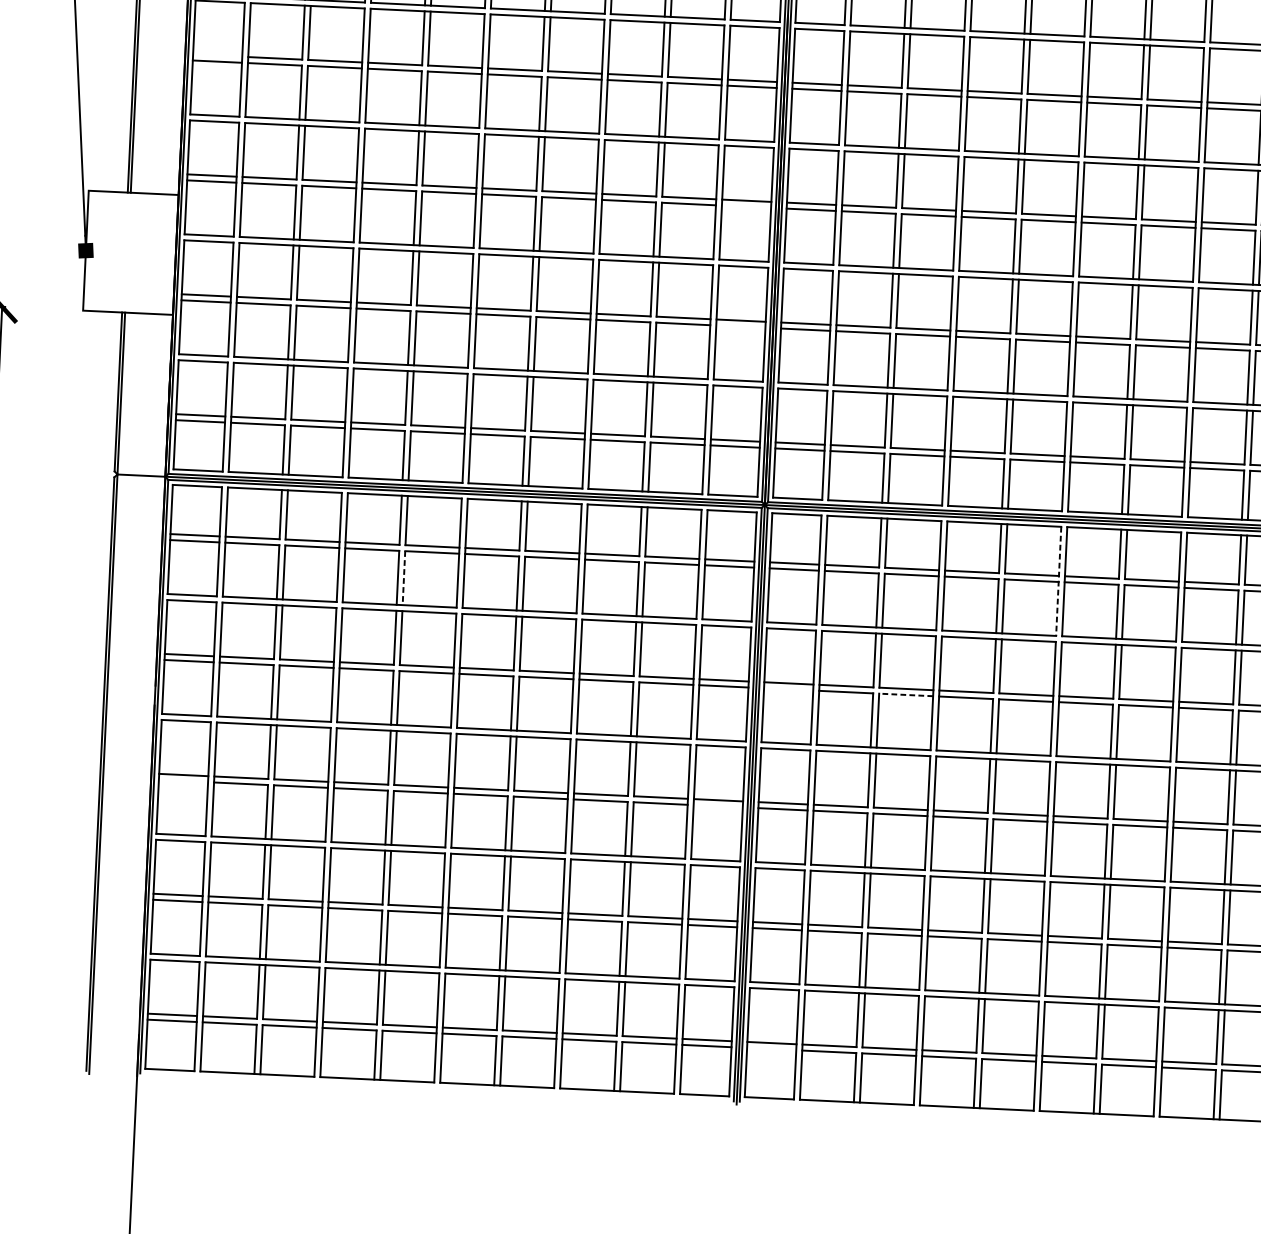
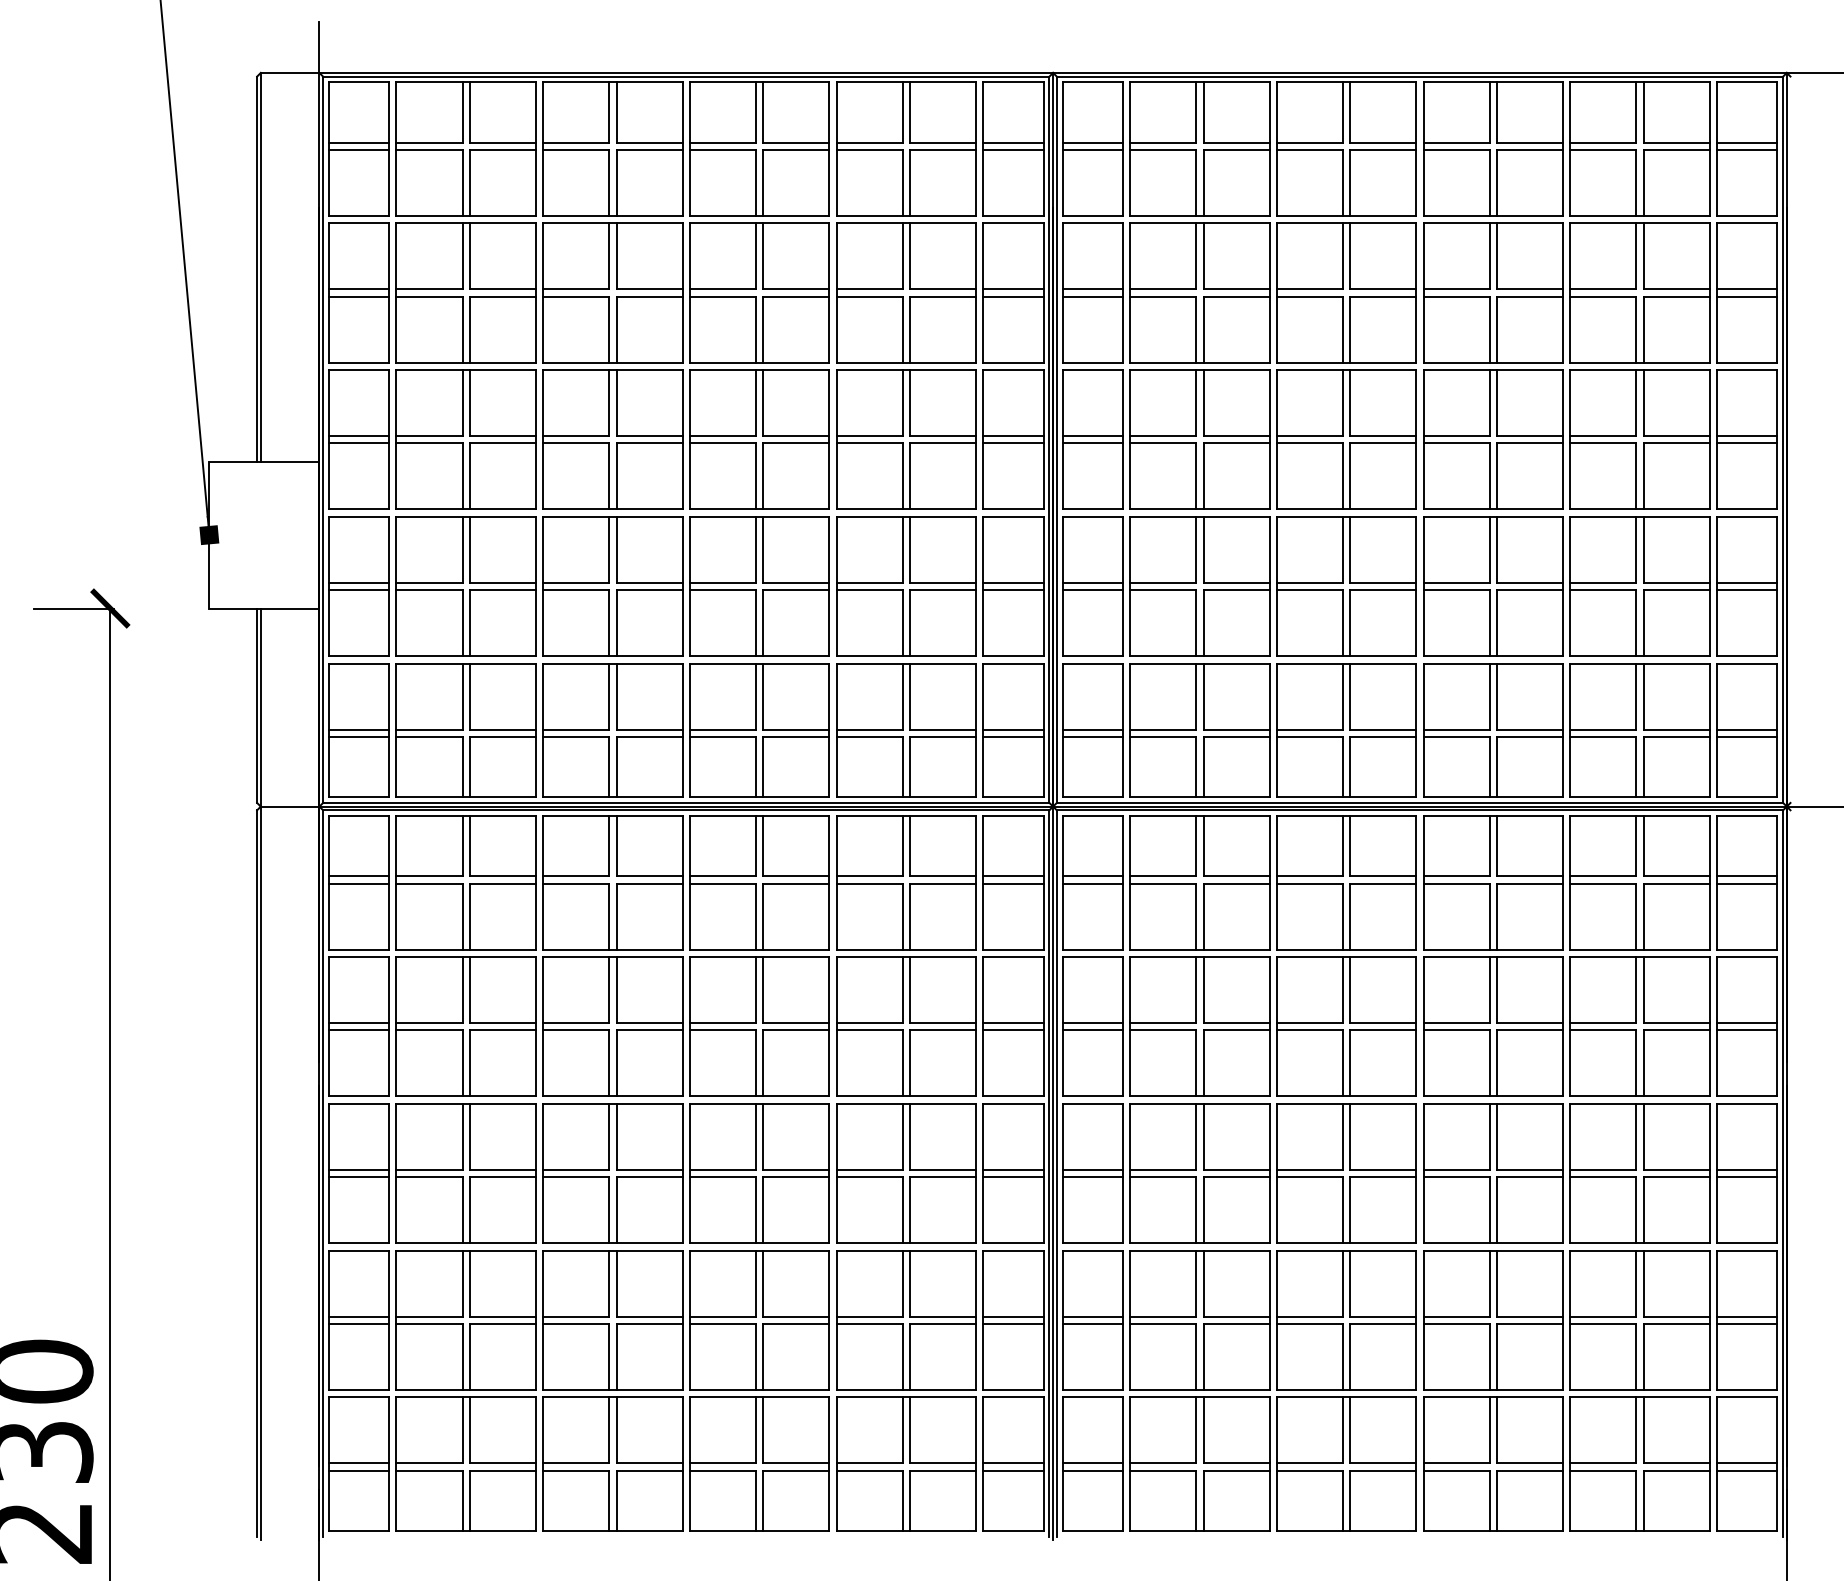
line: (217, 55) -> (358, 289), added
line: (746, 206) -> (1013, 443), added
line: (740, 326) -> (1013, 590), added
line: (403, 578) -> (616, 917), dashed -> solid
line: (1058, 581) -> (1416, 882), dashed -> solid
line: (788, 689) -> (1092, 1030), added
line: (906, 695) -> (1236, 1030), dashed -> solid
line: (183, 781) -> (358, 1177), added
line: (718, 806) -> (1013, 1177), added
line: (771, 1049) -> (1092, 1470), added

